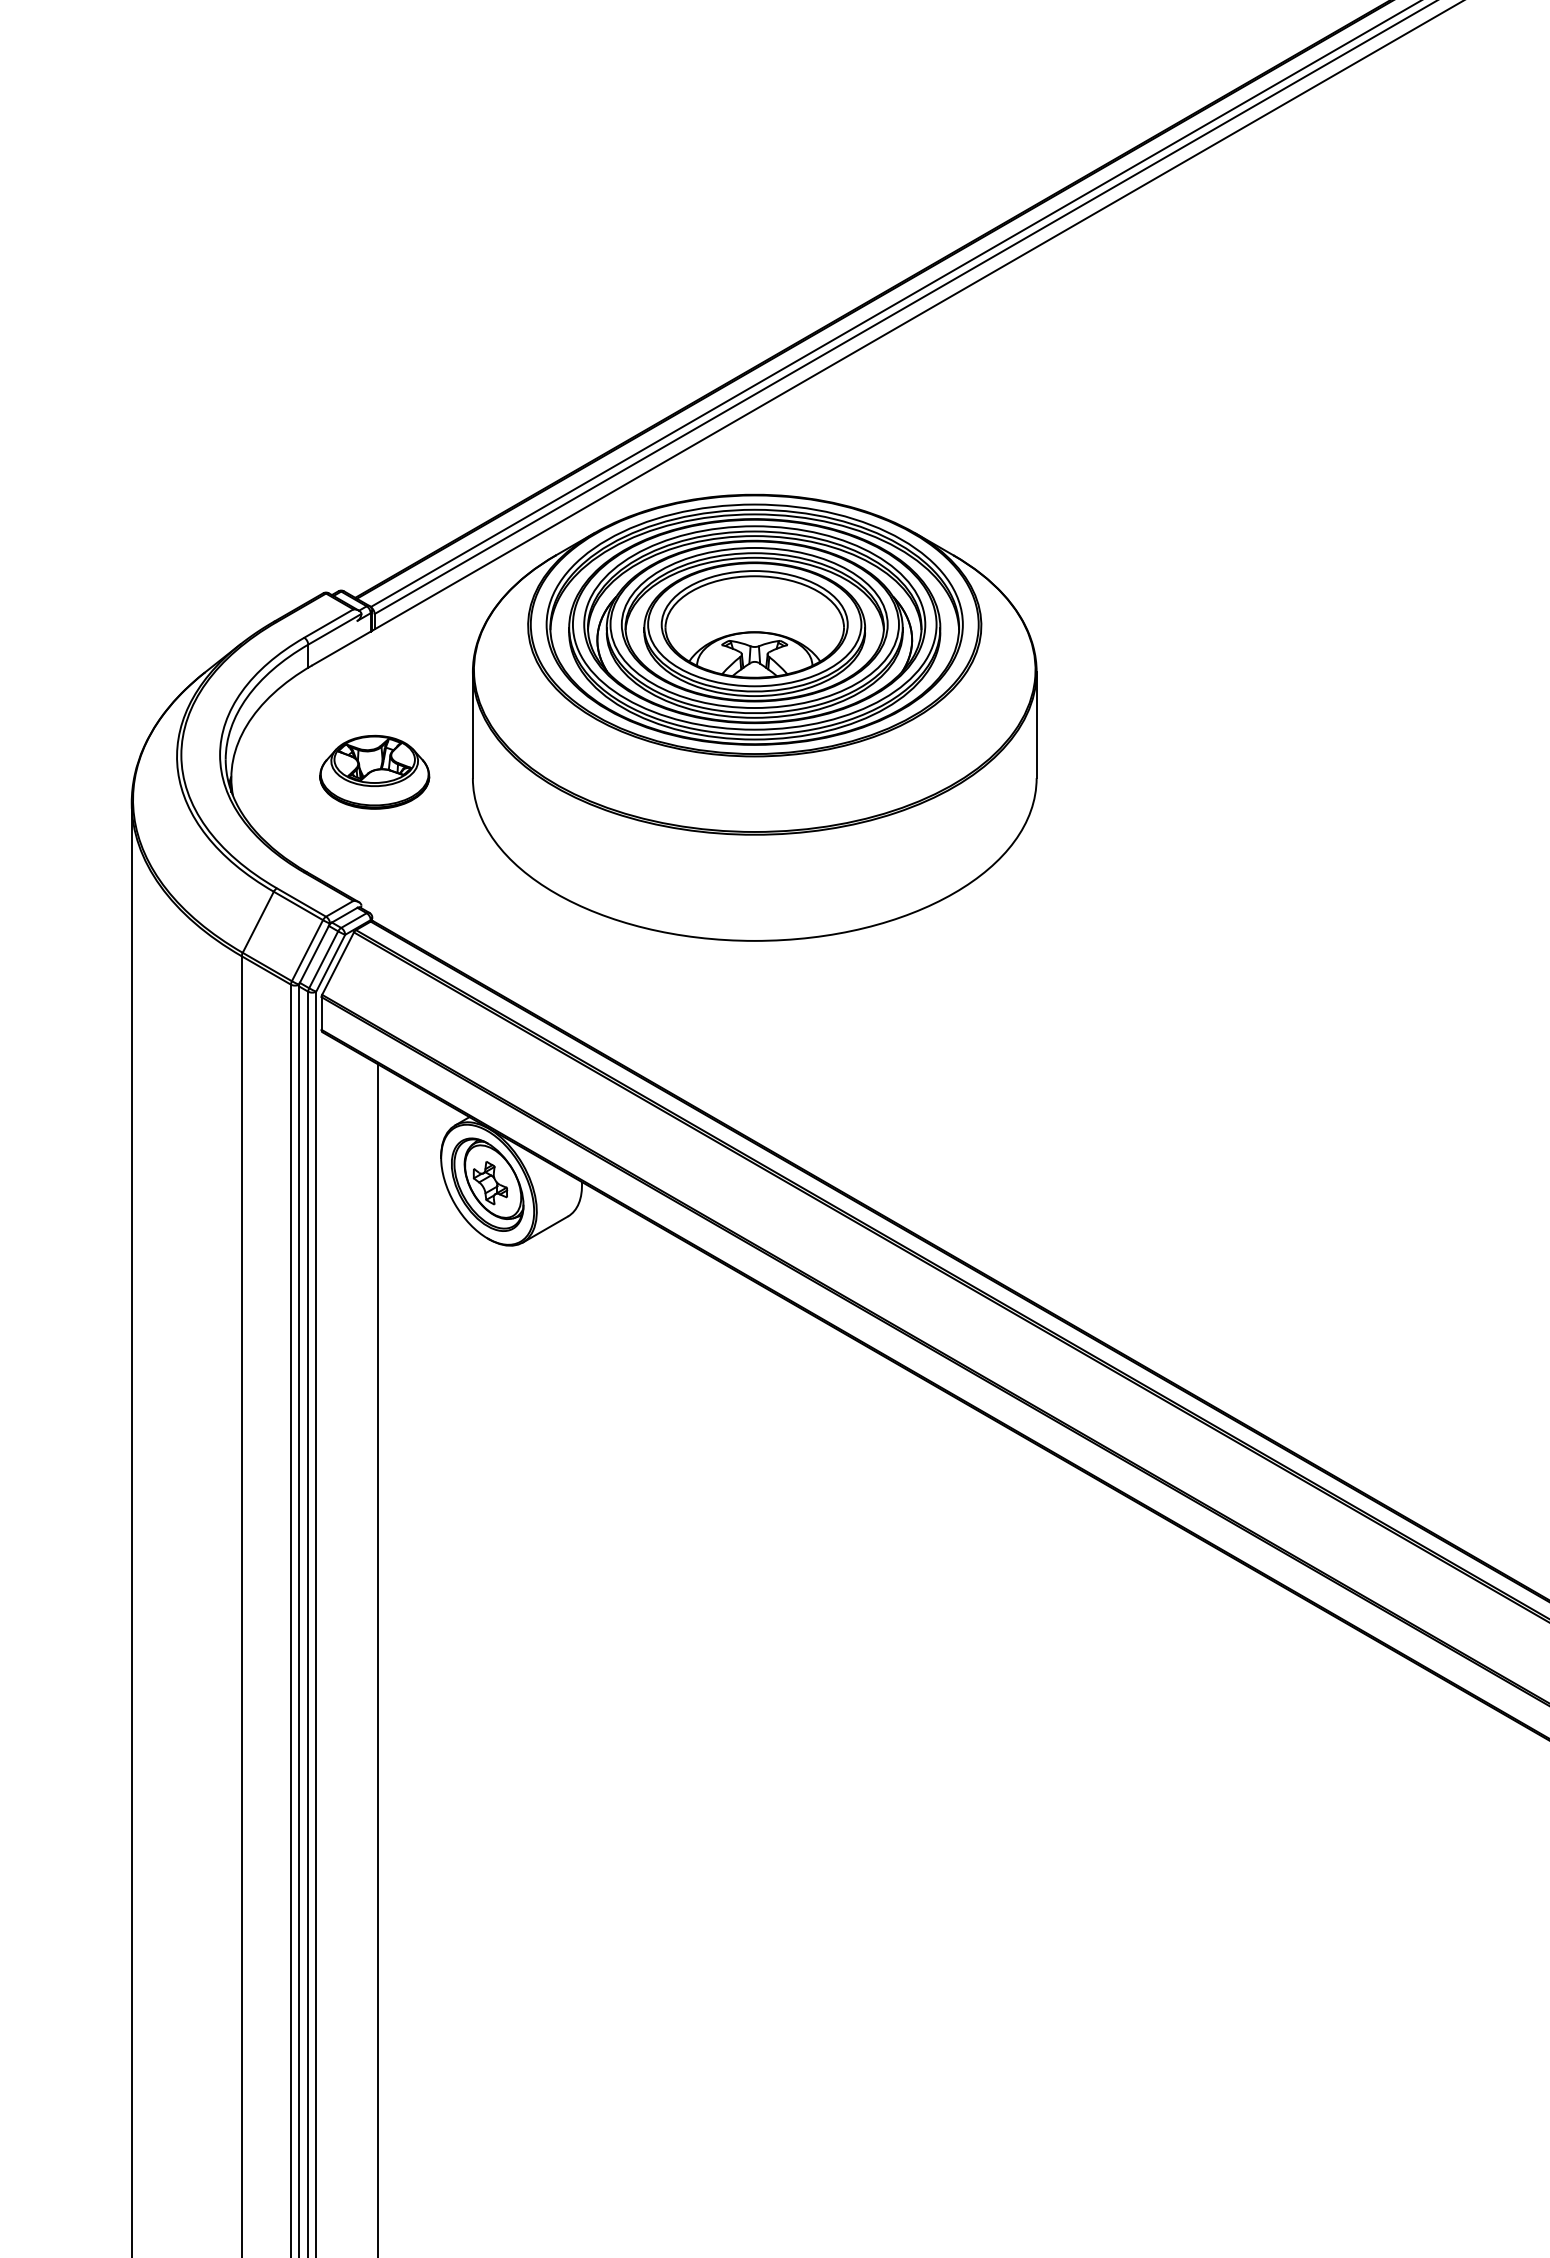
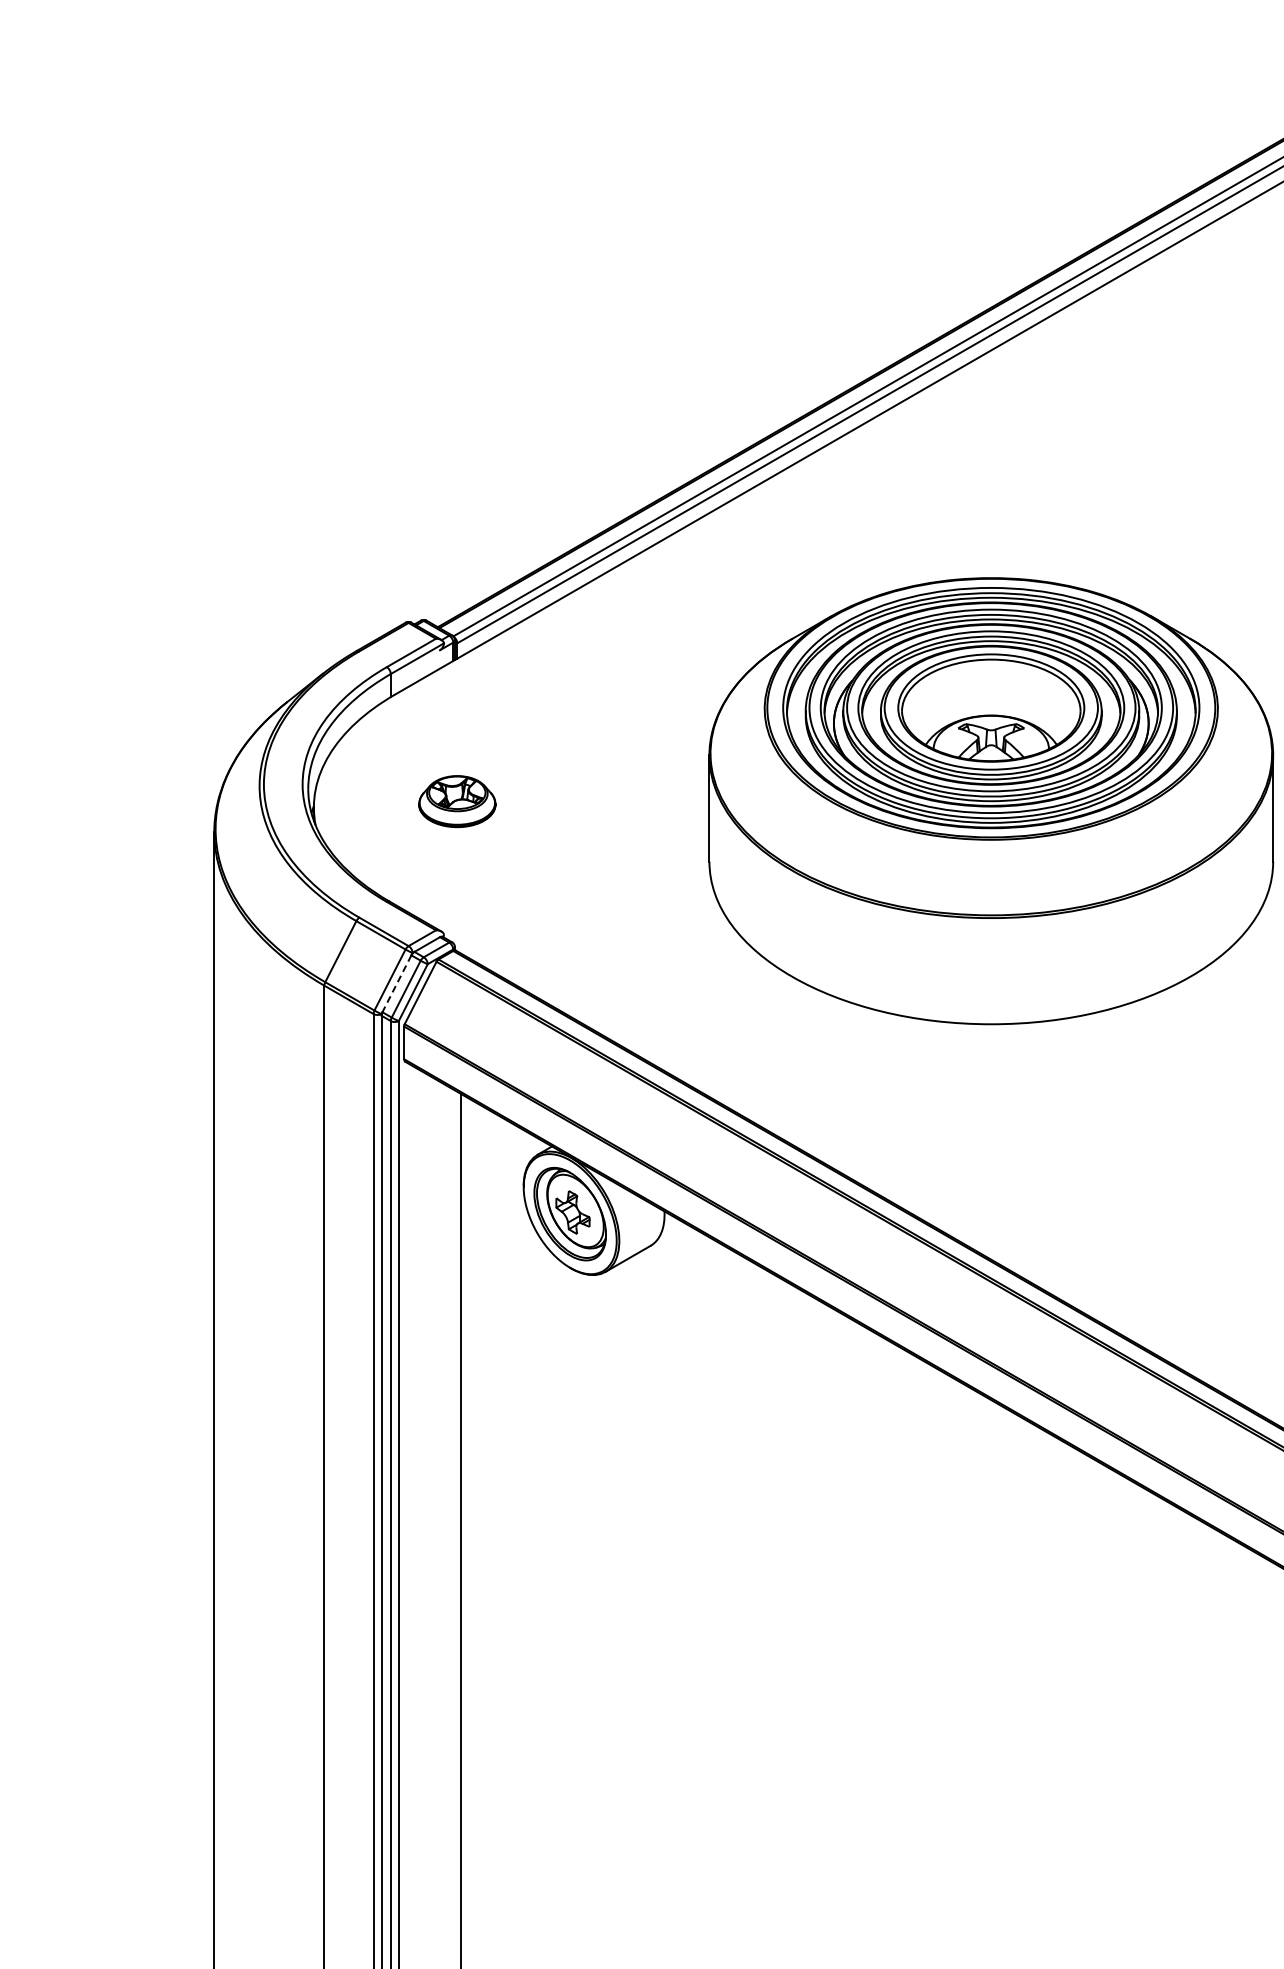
part: (754, 717) -> (991, 800), moved
part: (374, 771) -> (457, 800), size x0.7
line: (314, 954) -> (397, 983), solid -> dashed

